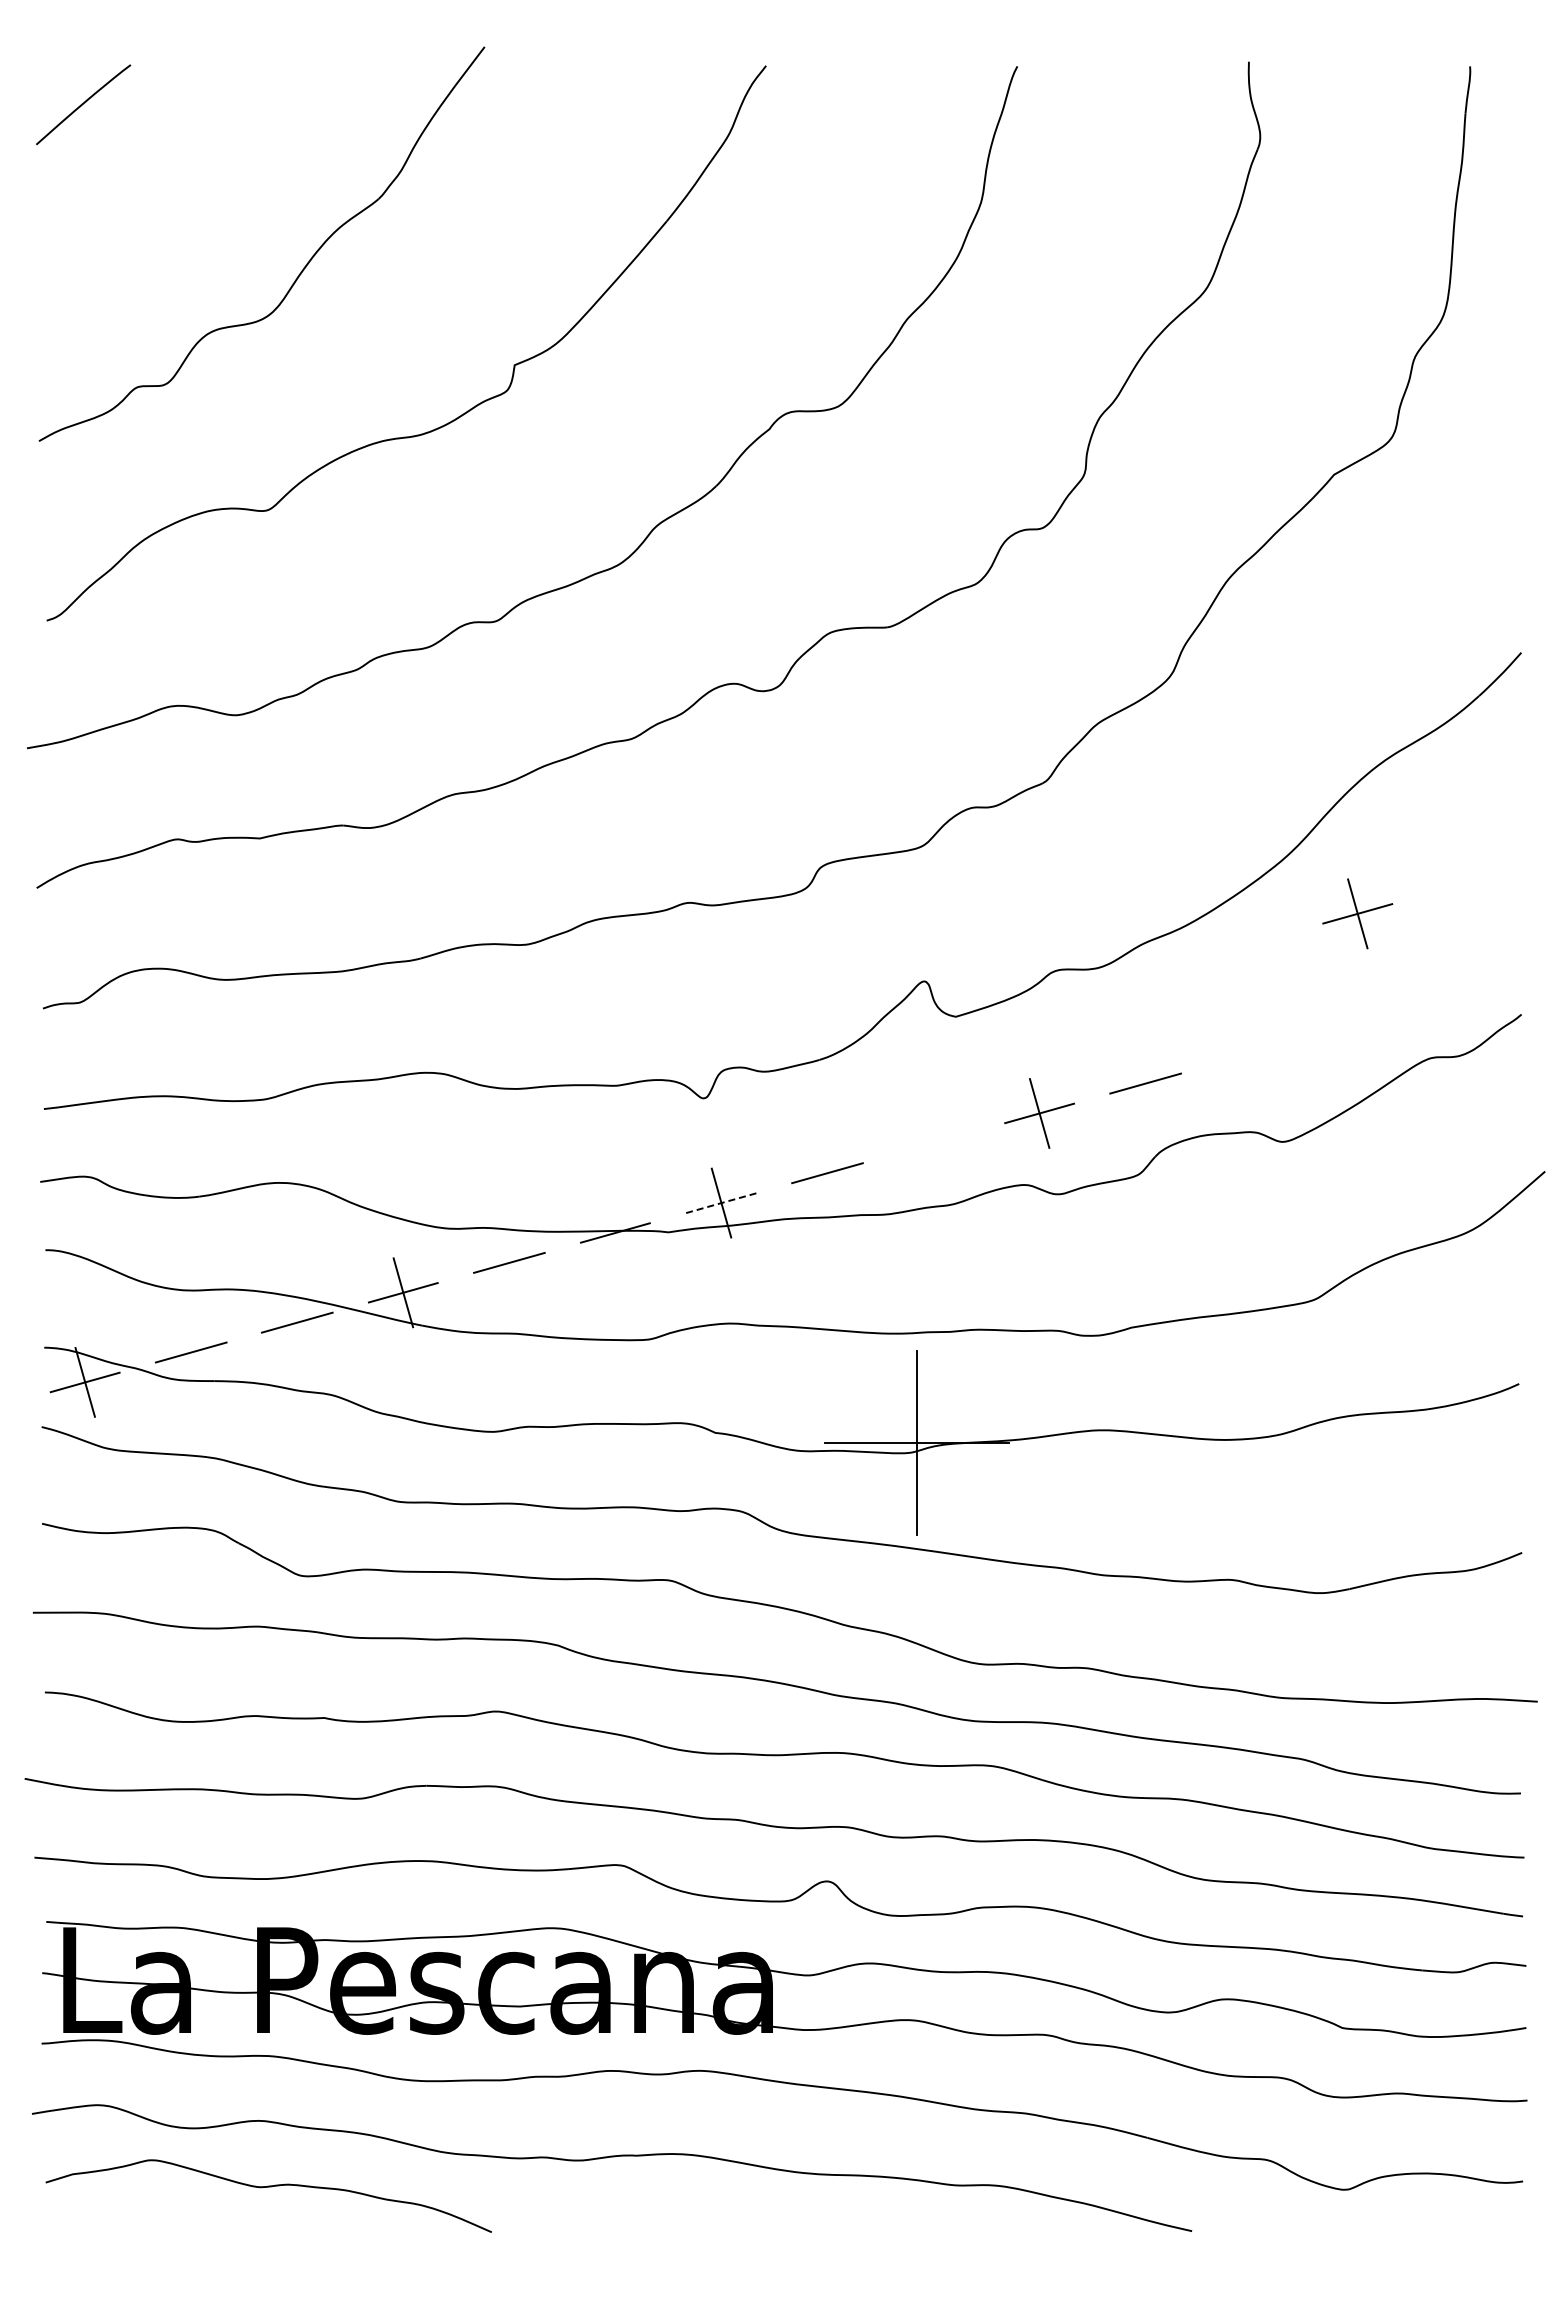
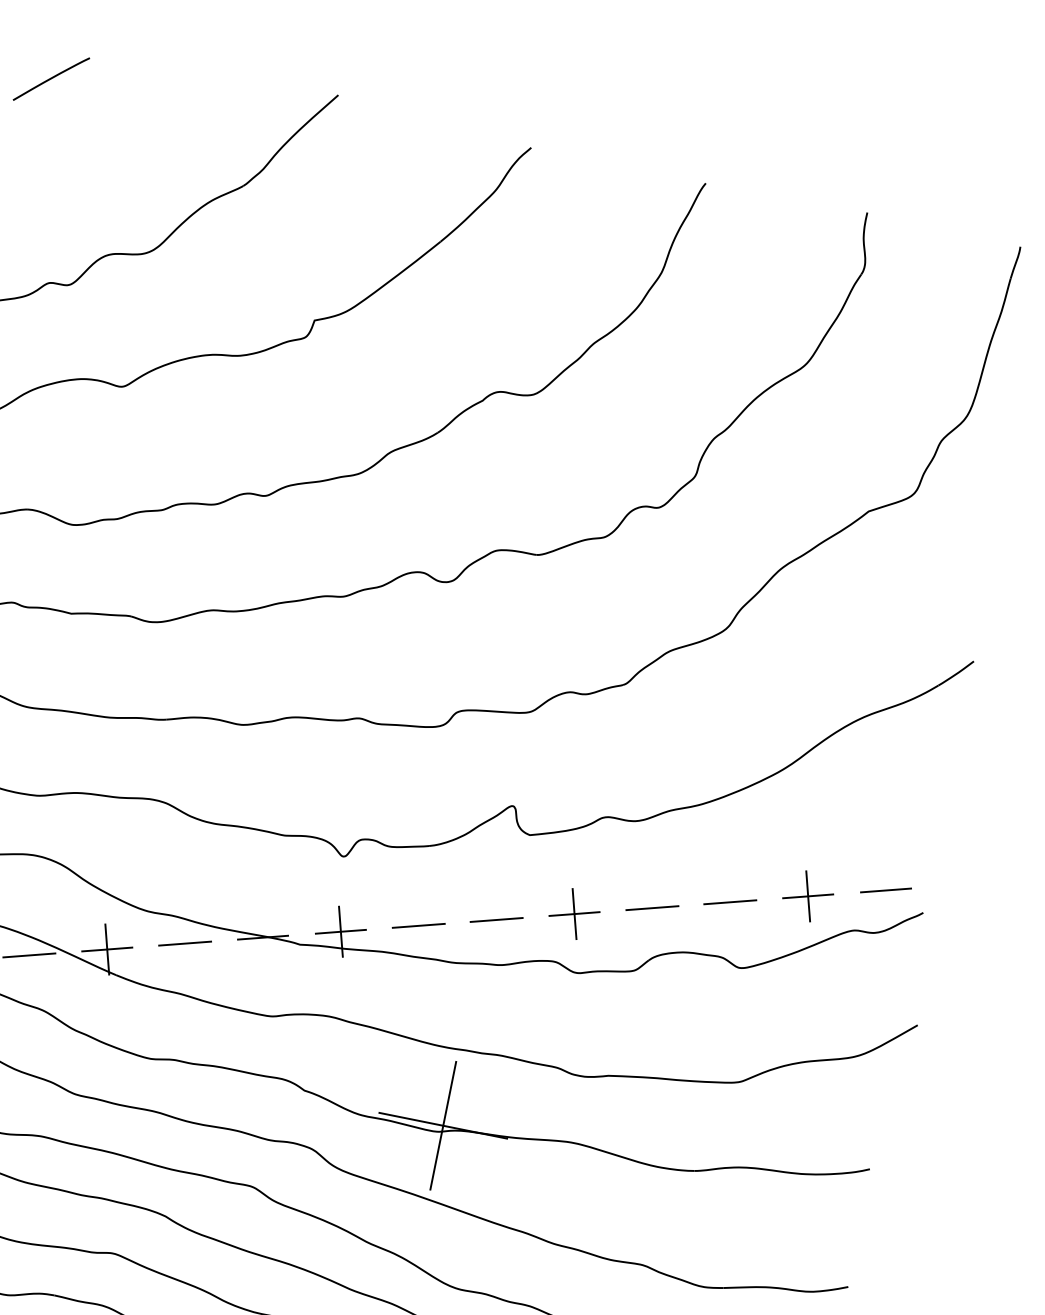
part: (1357, 913) -> (808, 896), moved
line: (1463, 993) -> (885, 890), added
line: (1251, 1053) -> (730, 902), added
line: (933, 1143) -> (496, 920), added
line: (721, 1203) -> (340, 932), dashed -> solid

